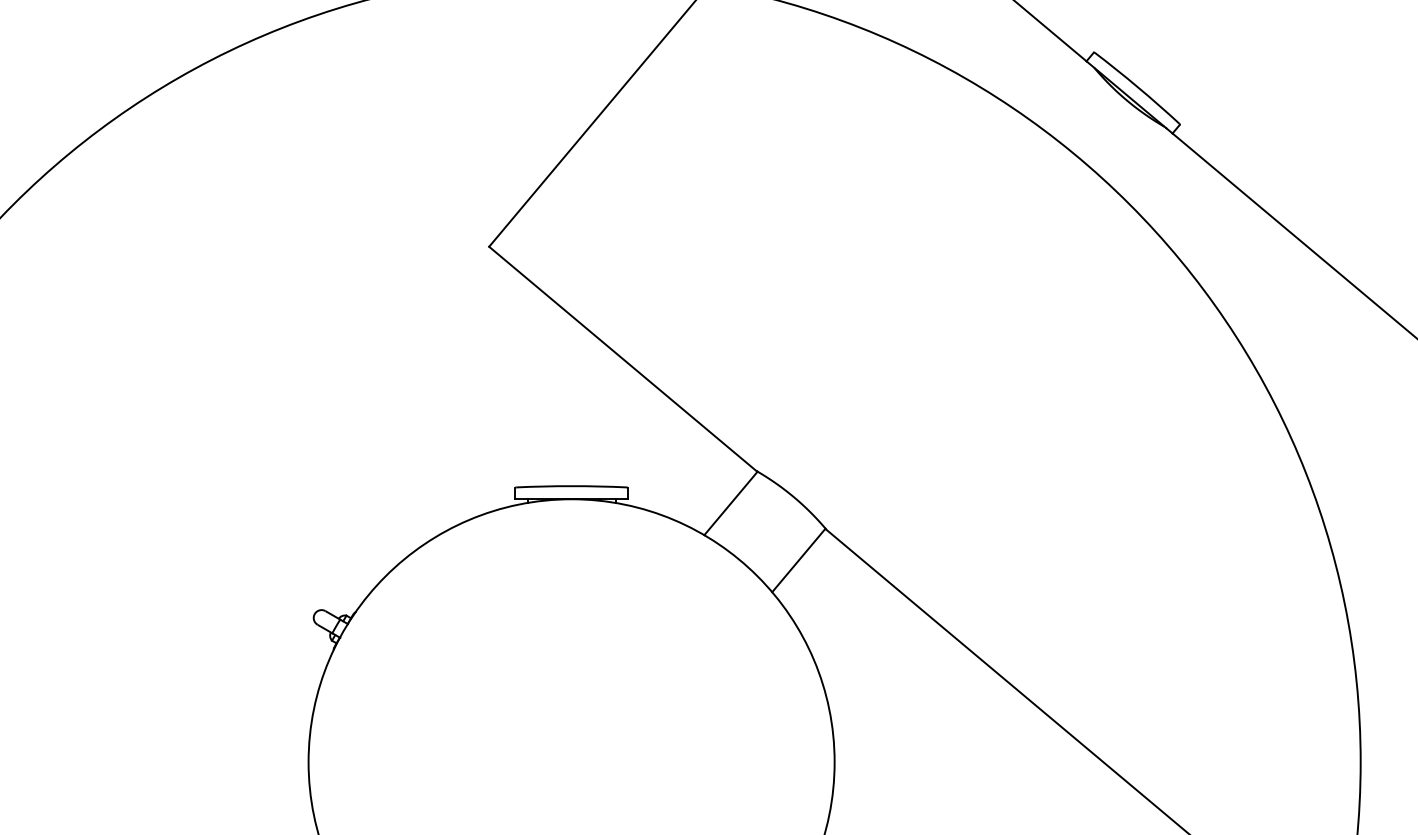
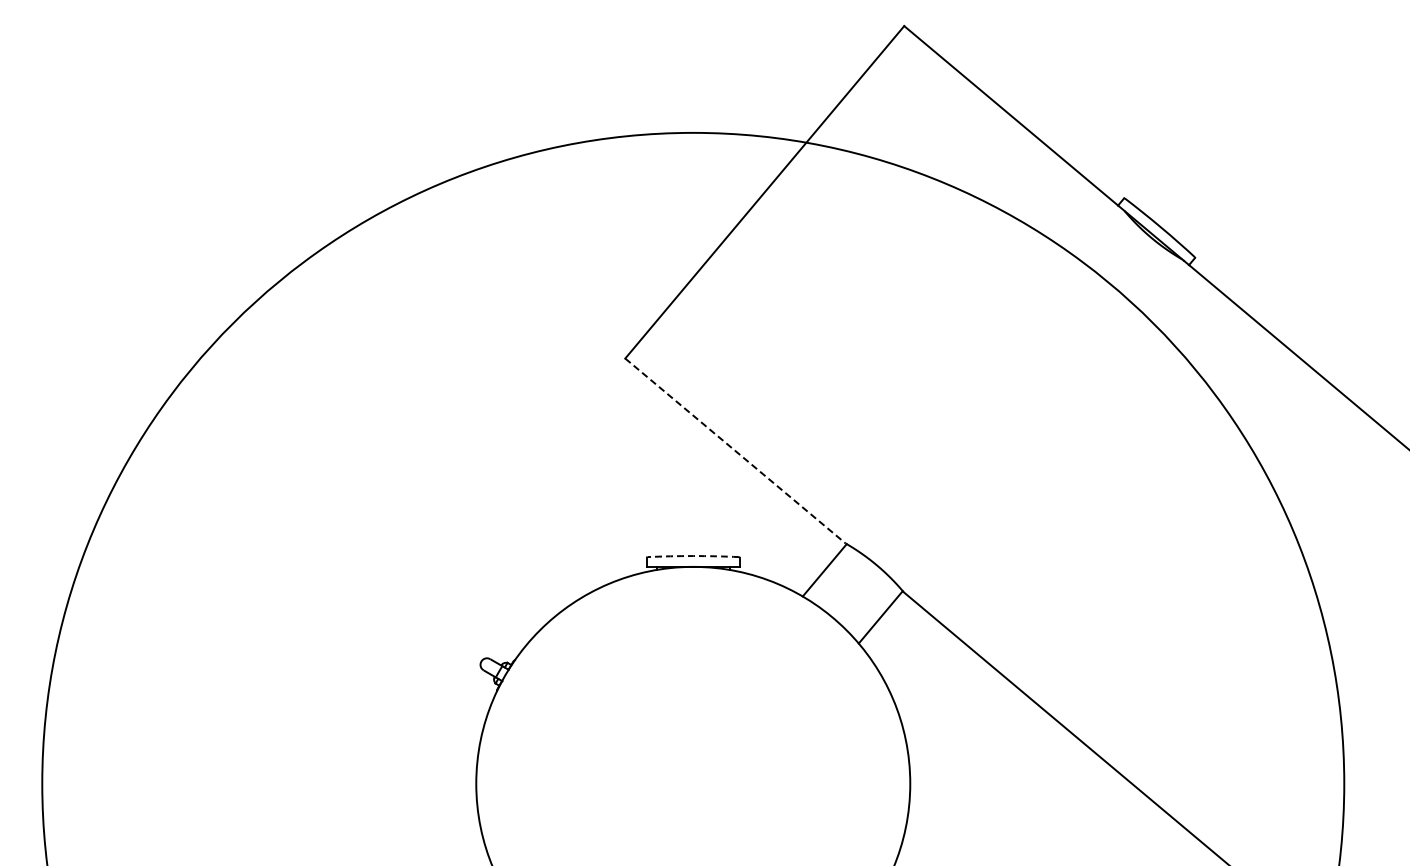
line: (622, 359) -> (735, 451), solid -> dashed
arc: (571, 486) -> (693, 556), solid -> dashed

